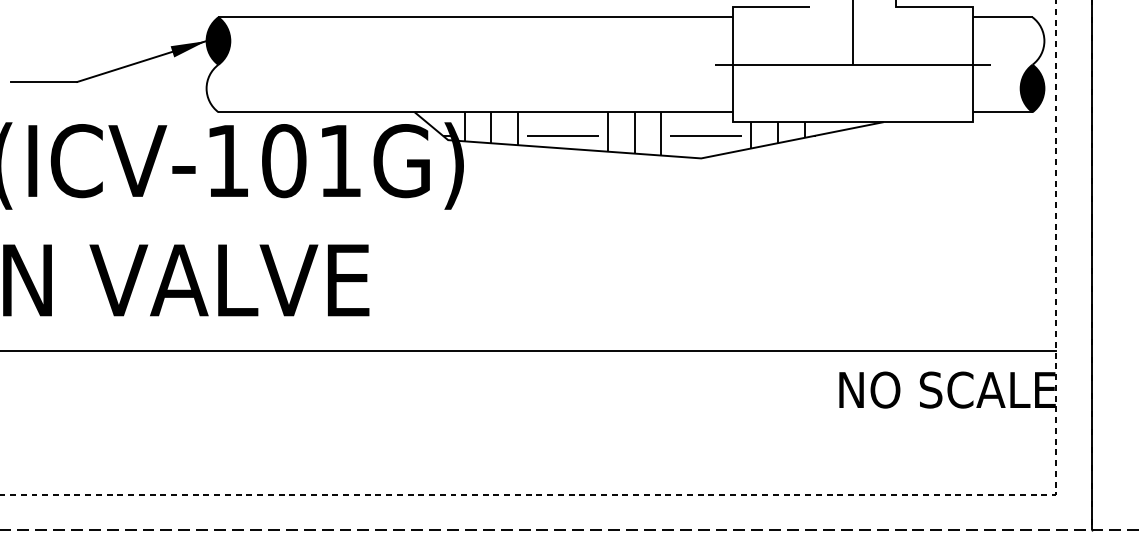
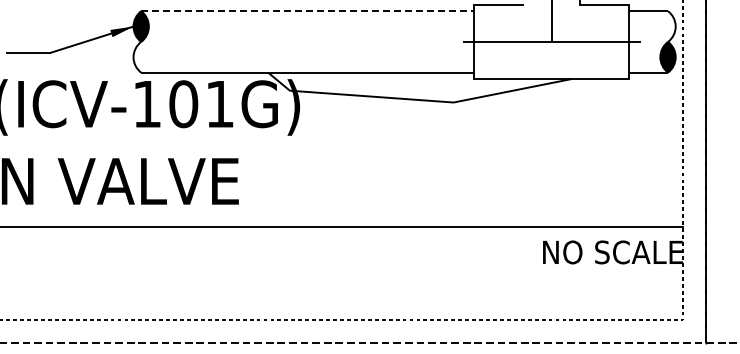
line: (476, 17) -> (308, 11), solid -> dashed
hatch: (629, 133) -> (407, 86), removed

